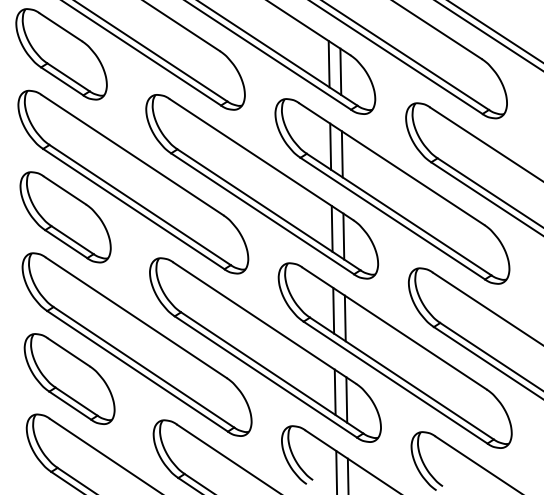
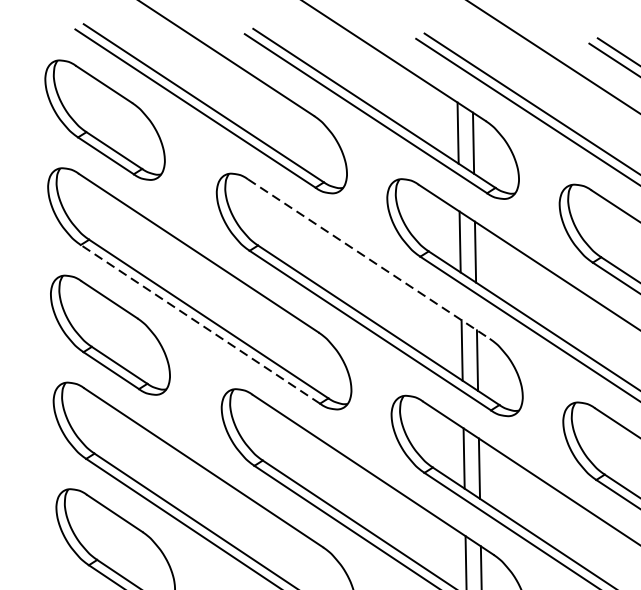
line: (261, 159) -> (368, 258), solid -> dashed
line: (133, 209) -> (199, 324), solid -> dashed

